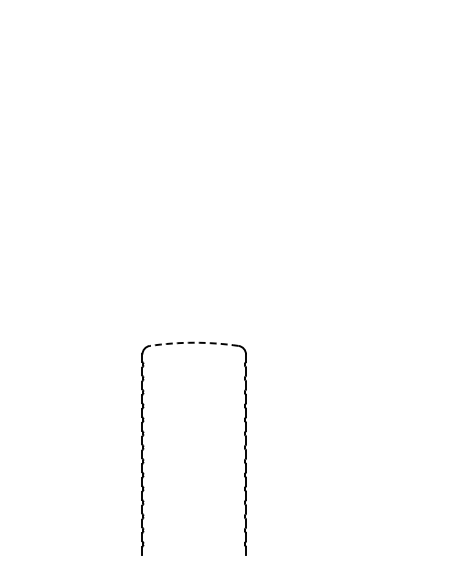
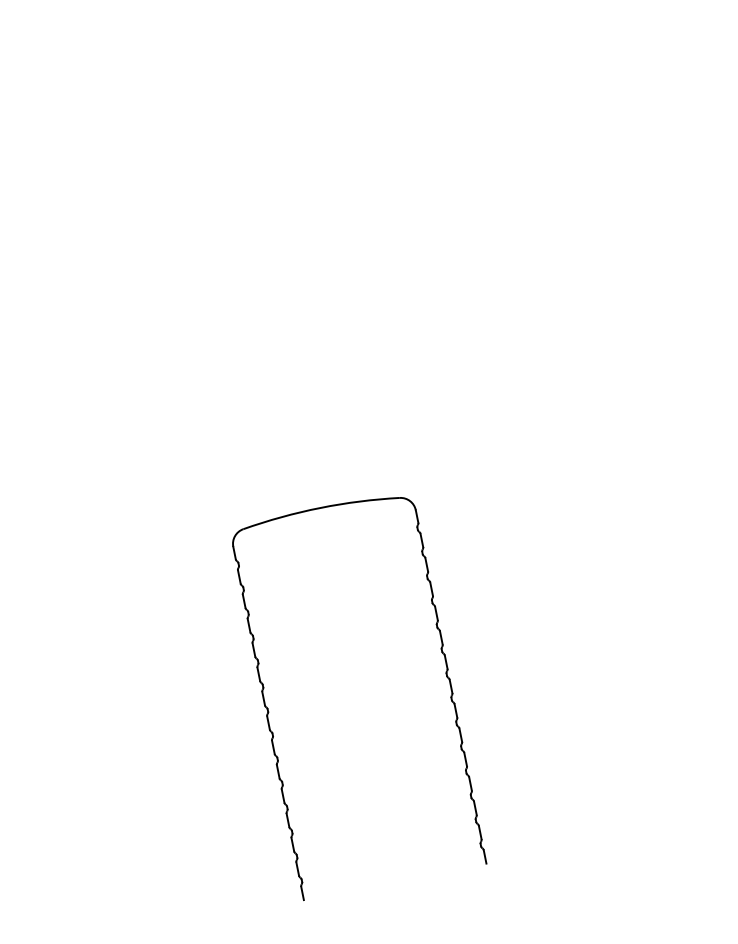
arc: (194, 342) -> (320, 507), dashed -> solid

